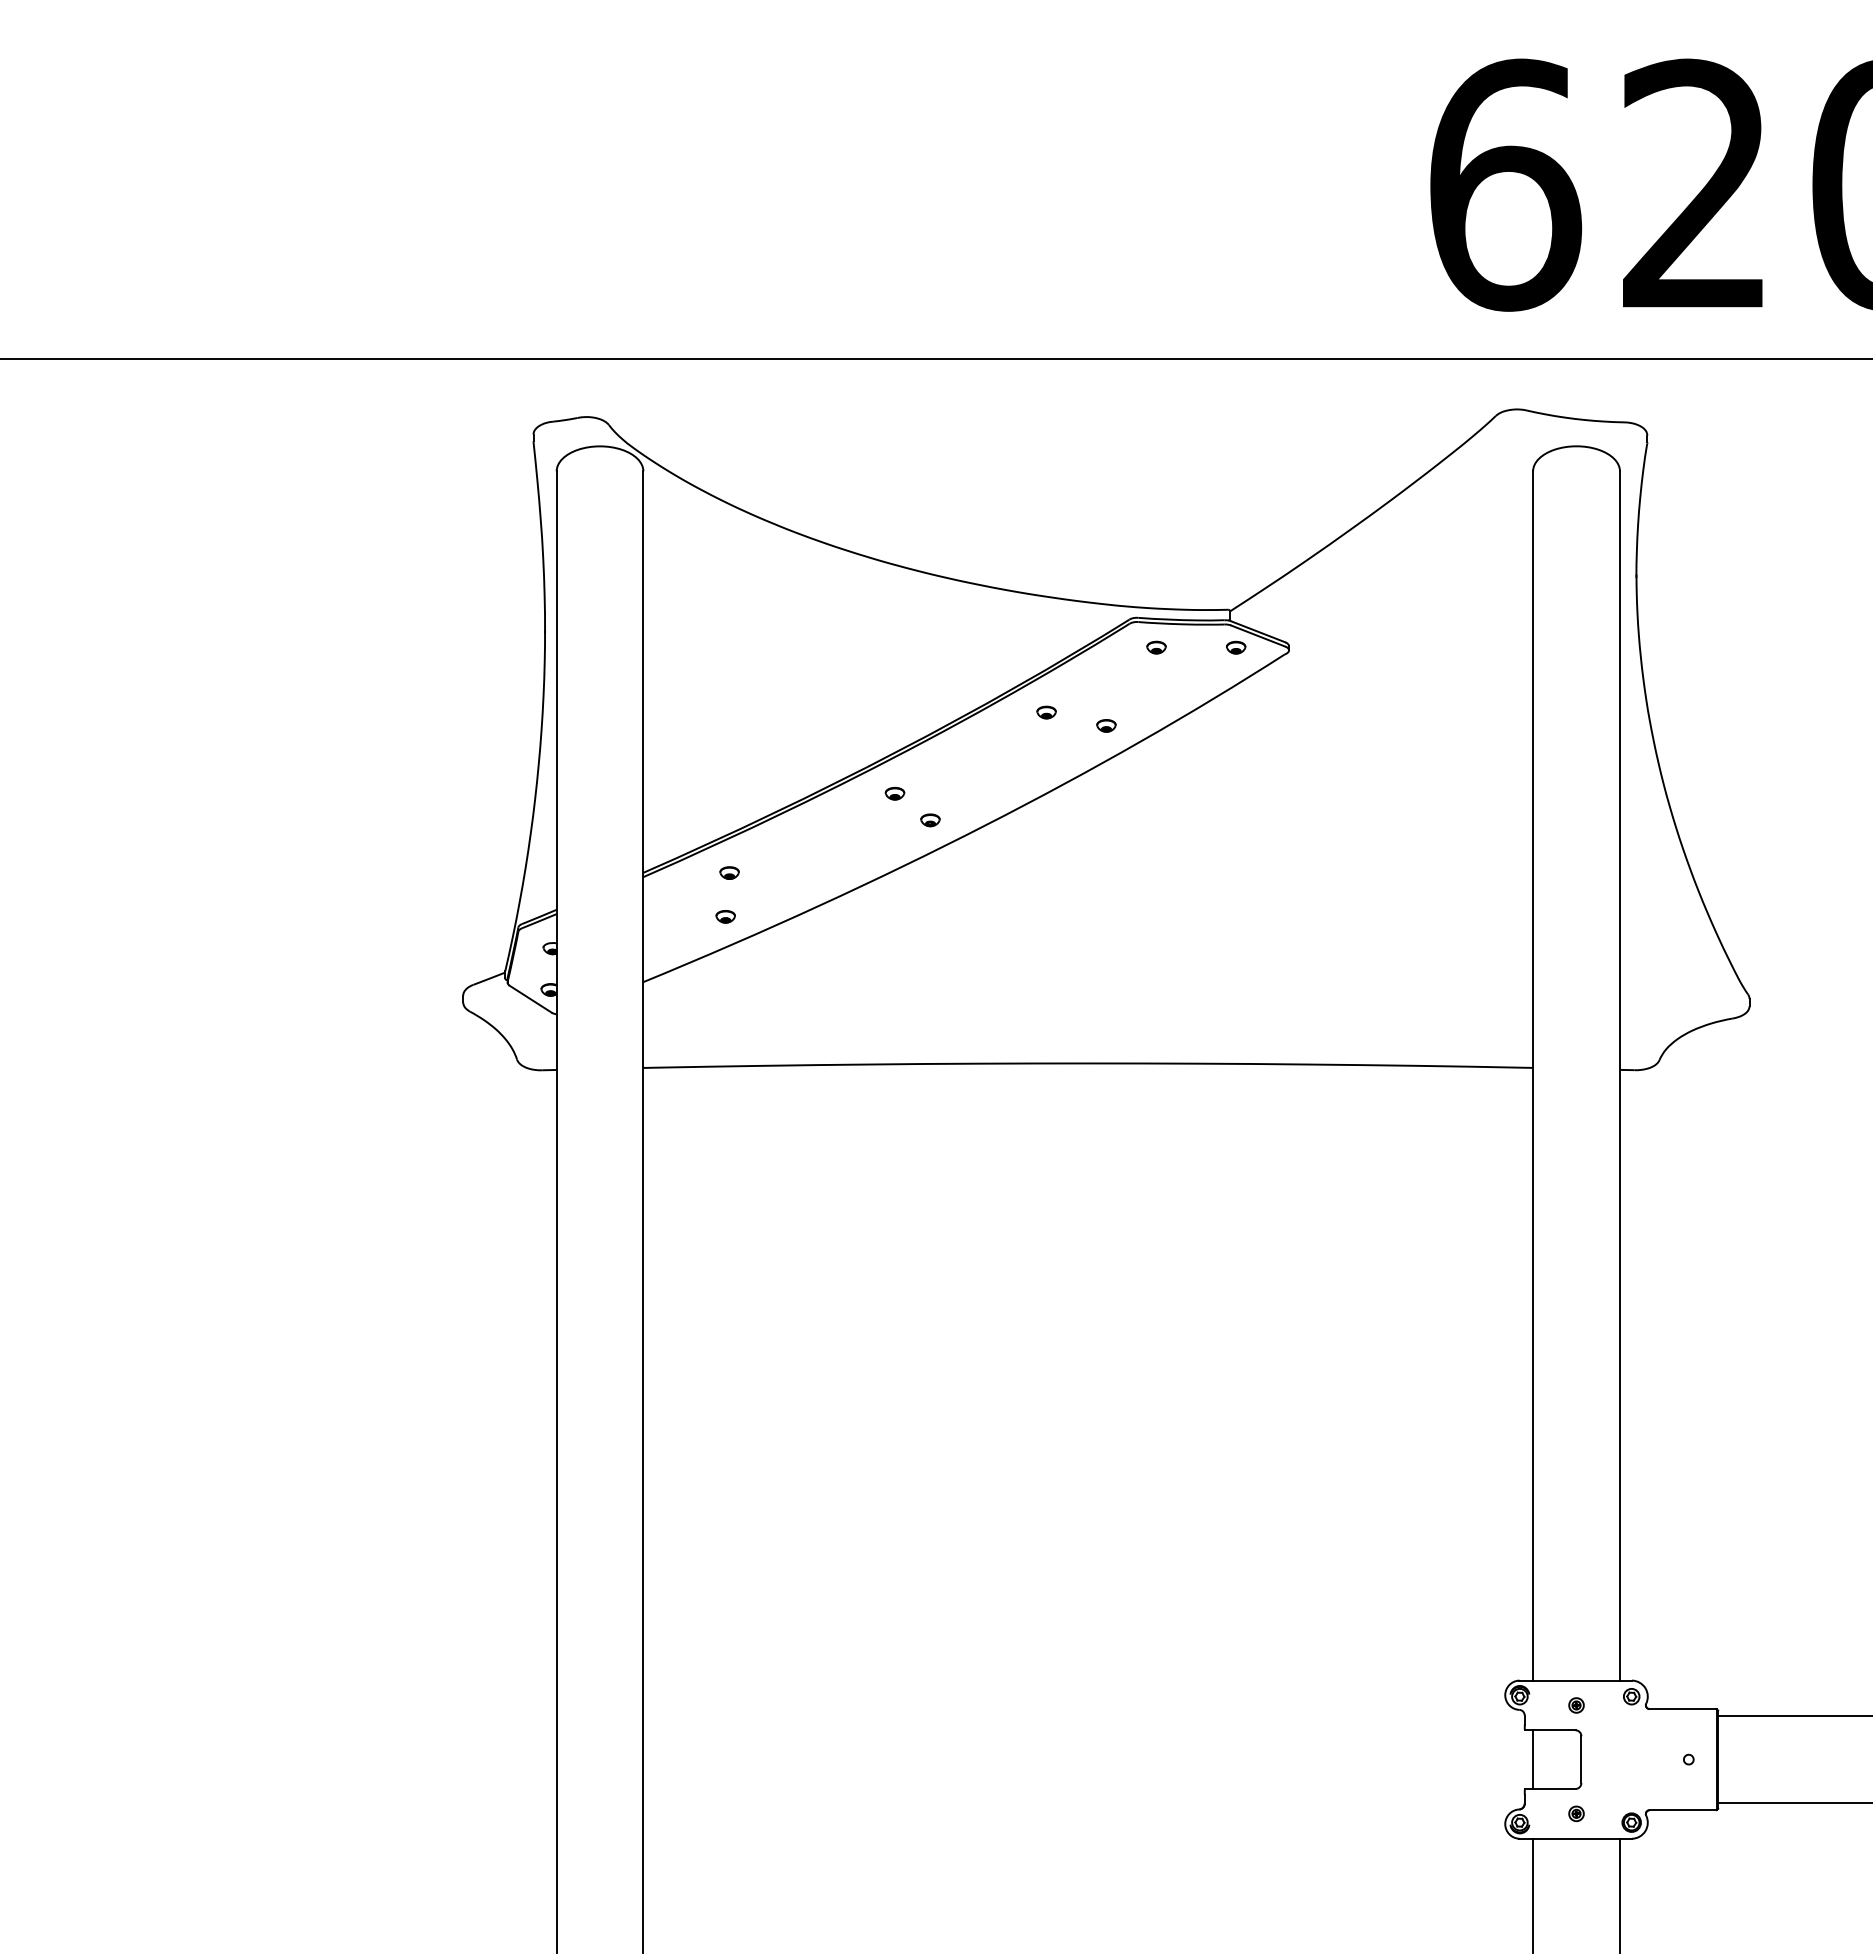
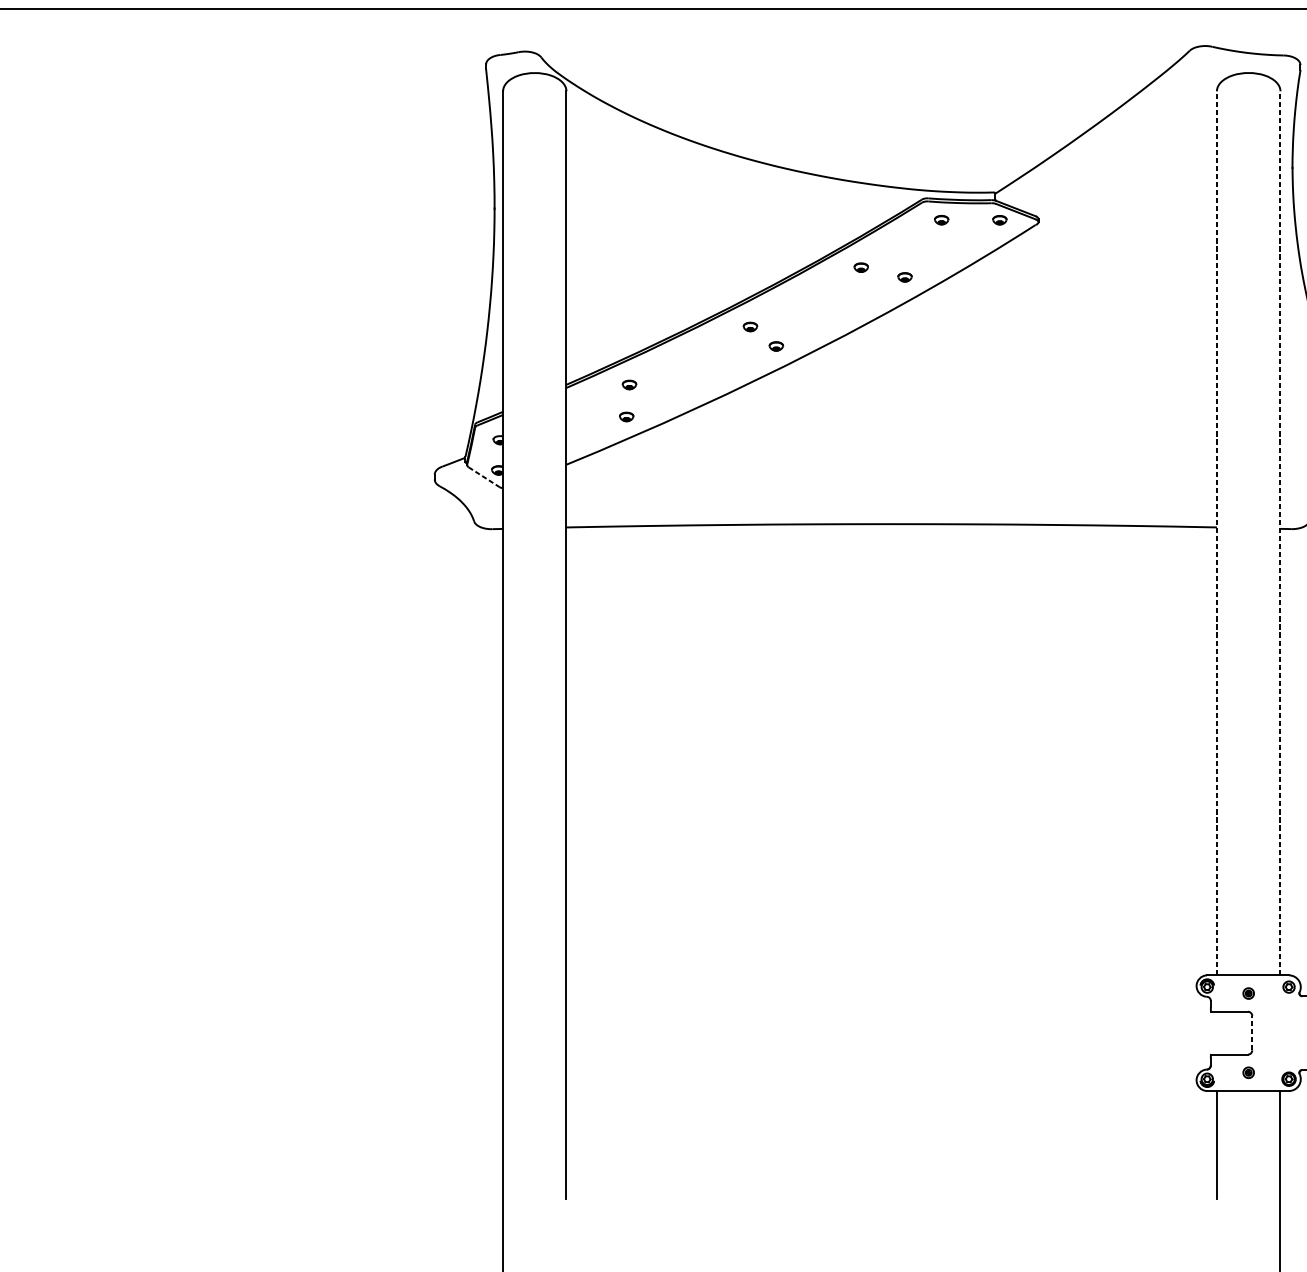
line: (530, 999) -> (483, 477), solid -> dashed
line: (1533, 1075) -> (1217, 532), solid -> dashed
line: (1619, 1075) -> (1280, 532), solid -> dashed
line: (1533, 1759) -> (1217, 1033), removed
line: (1581, 1759) -> (1252, 1033), solid -> dashed

